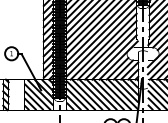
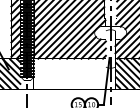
hatch: (102, 94) -> (70, 73), removed

